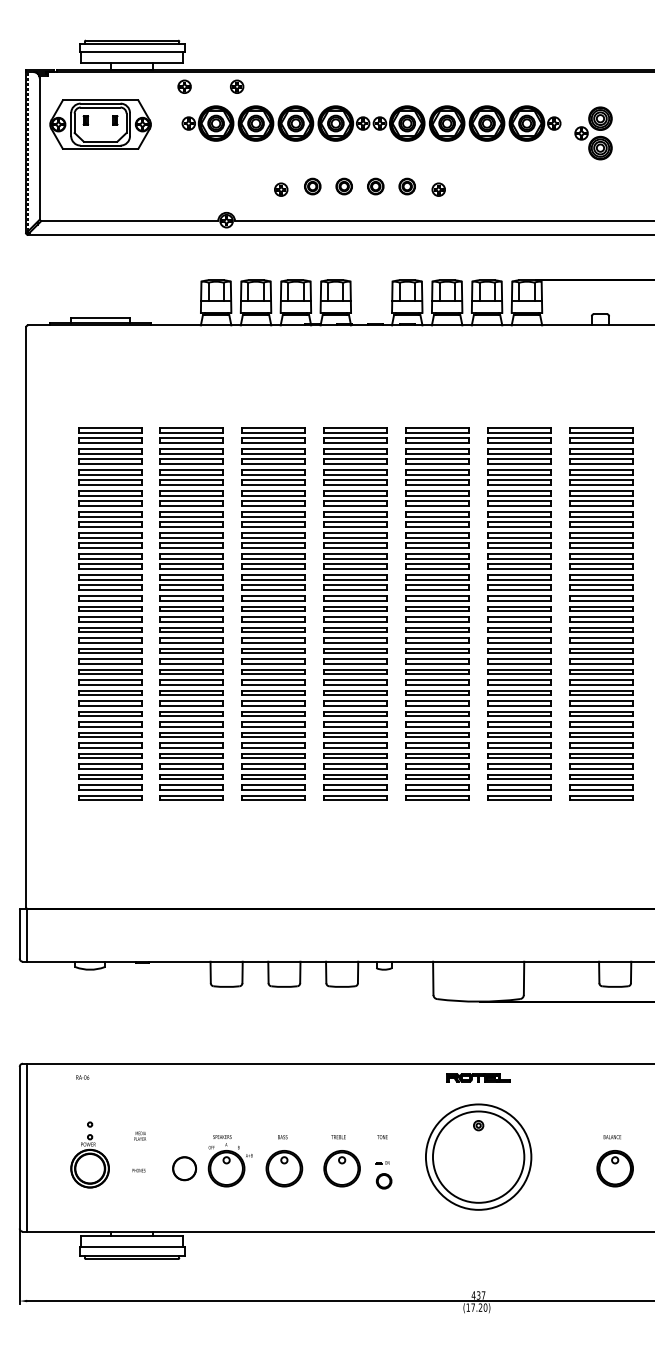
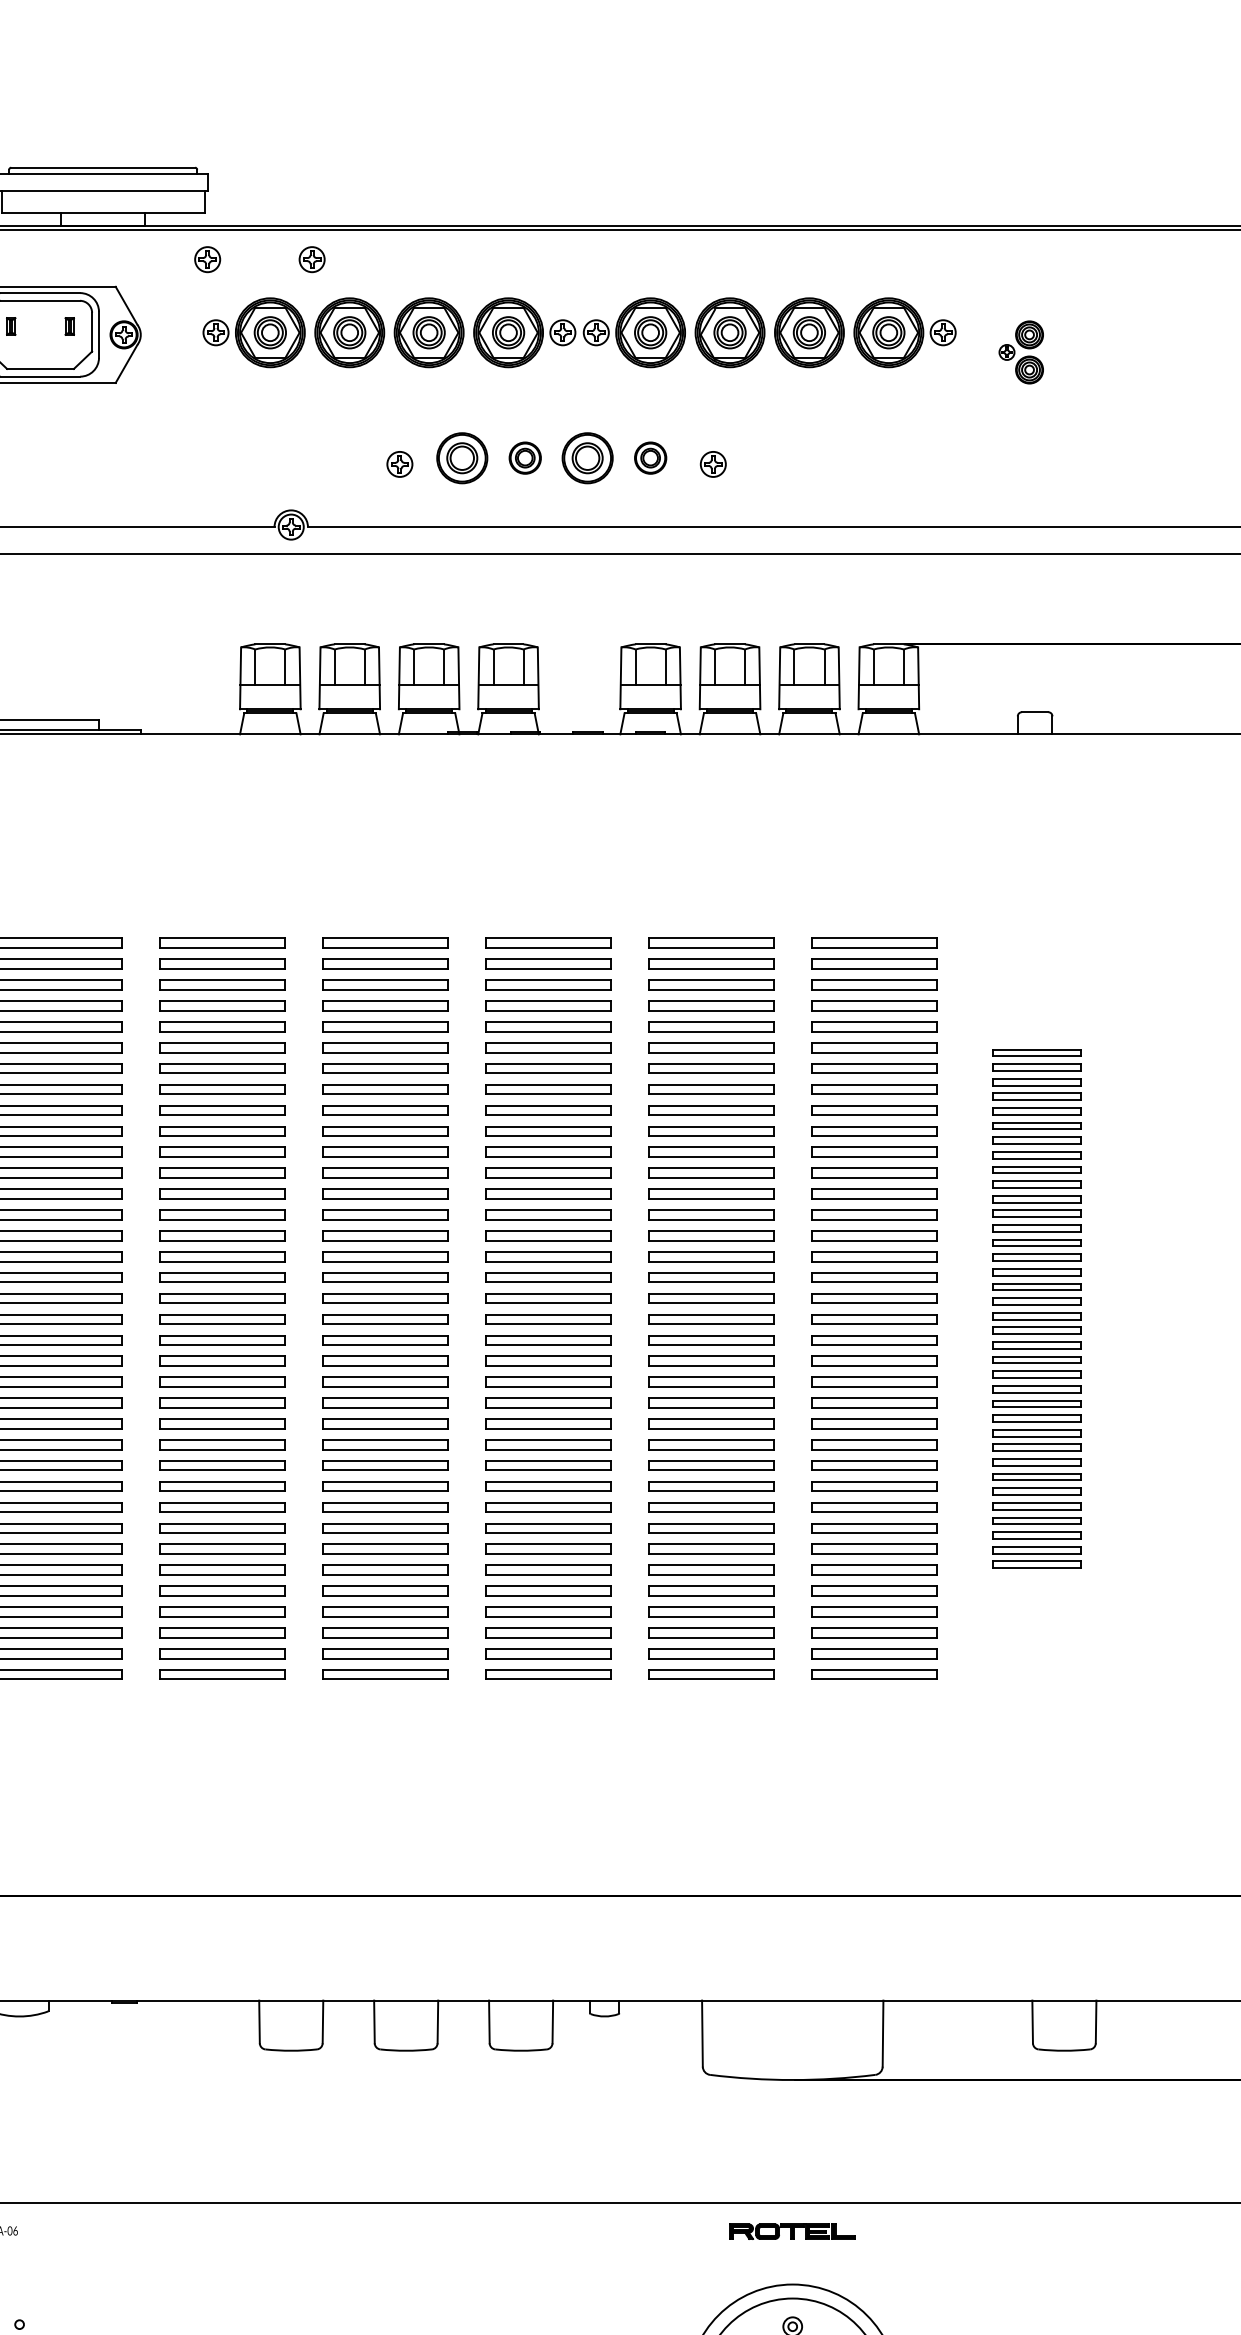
part: (593, 133) -> (1021, 352), size x0.6
part: (312, 186) -> (462, 457), size x1.6
part: (375, 186) -> (587, 457), size x1.6
part: (601, 613) -> (1037, 1307), size x0.7

